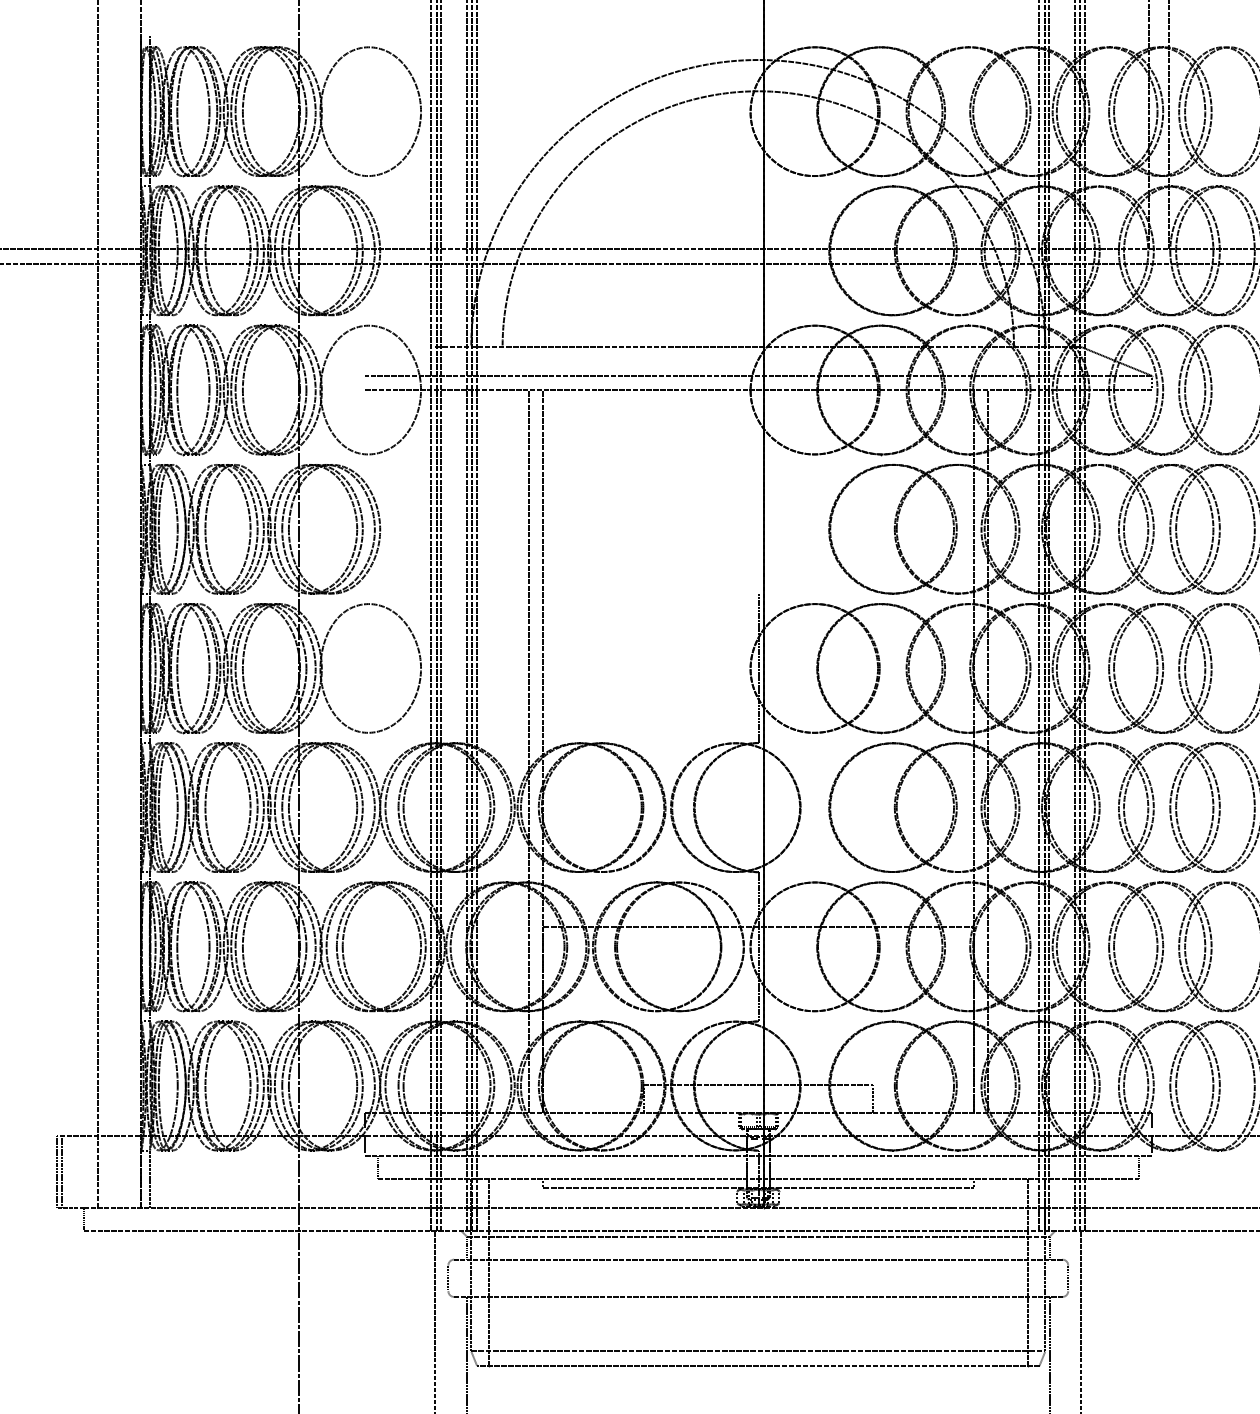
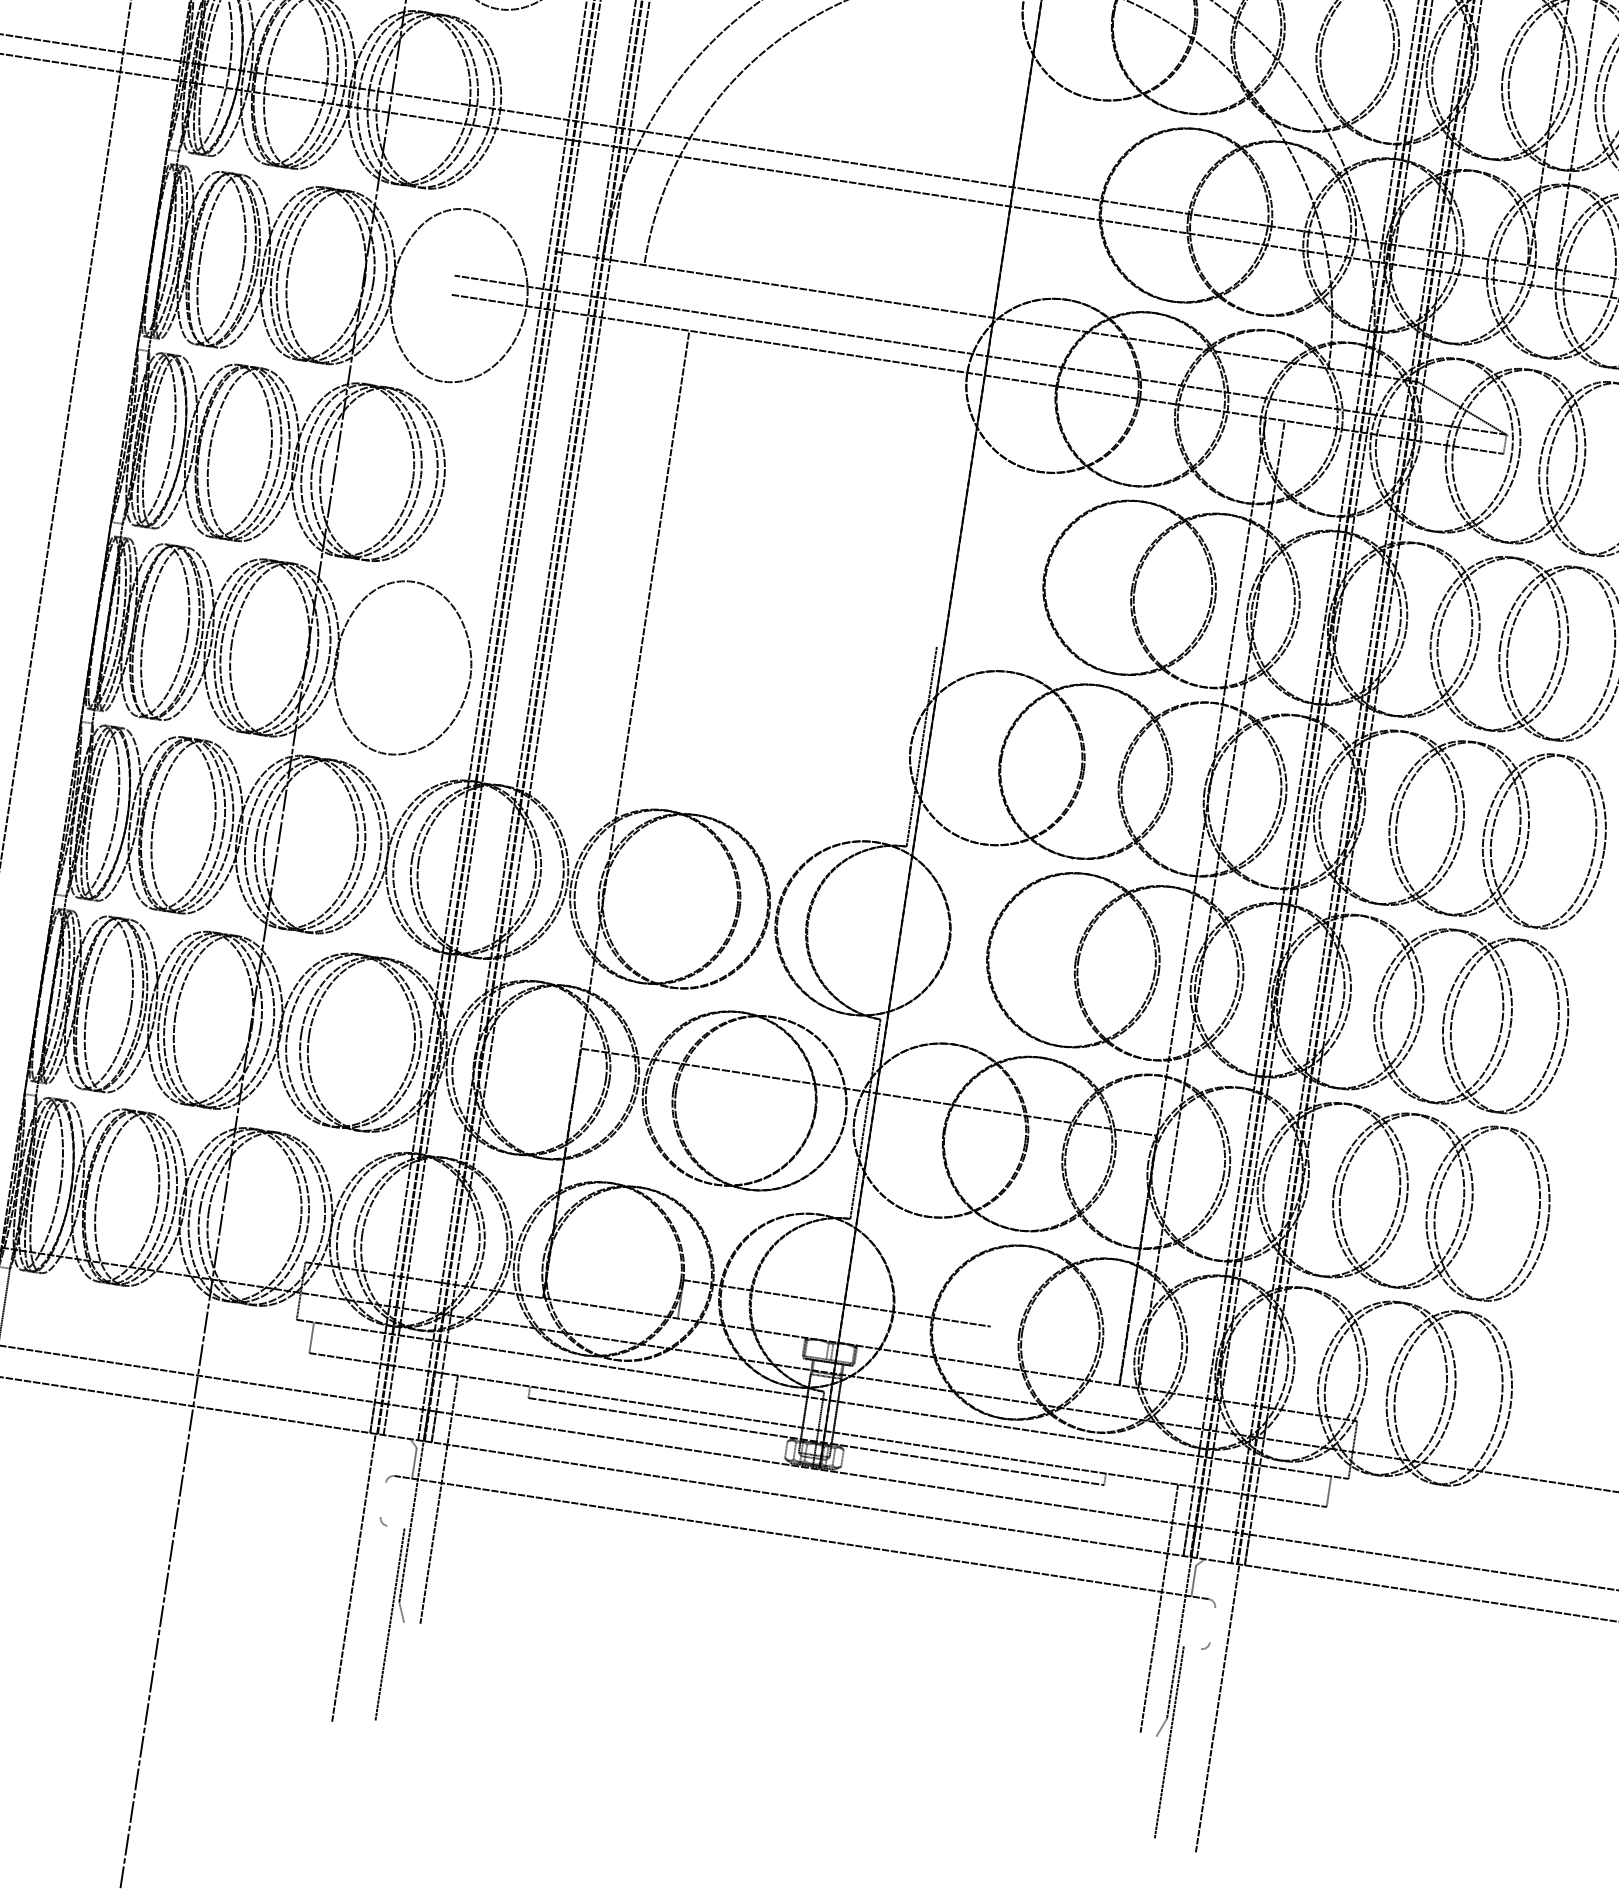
line: (528, 751) -> (597, 811), removed
line: (873, 1098) -> (988, 1345), removed
line: (758, 1236) -> (806, 1506), removed
line: (448, 1278) -> (383, 1500), removed
line: (1068, 1278) -> (1212, 1625), removed
line: (758, 1296) -> (794, 1586), removed
line: (758, 1351) -> (783, 1660), removed
line: (758, 1365) -> (780, 1679), removed

